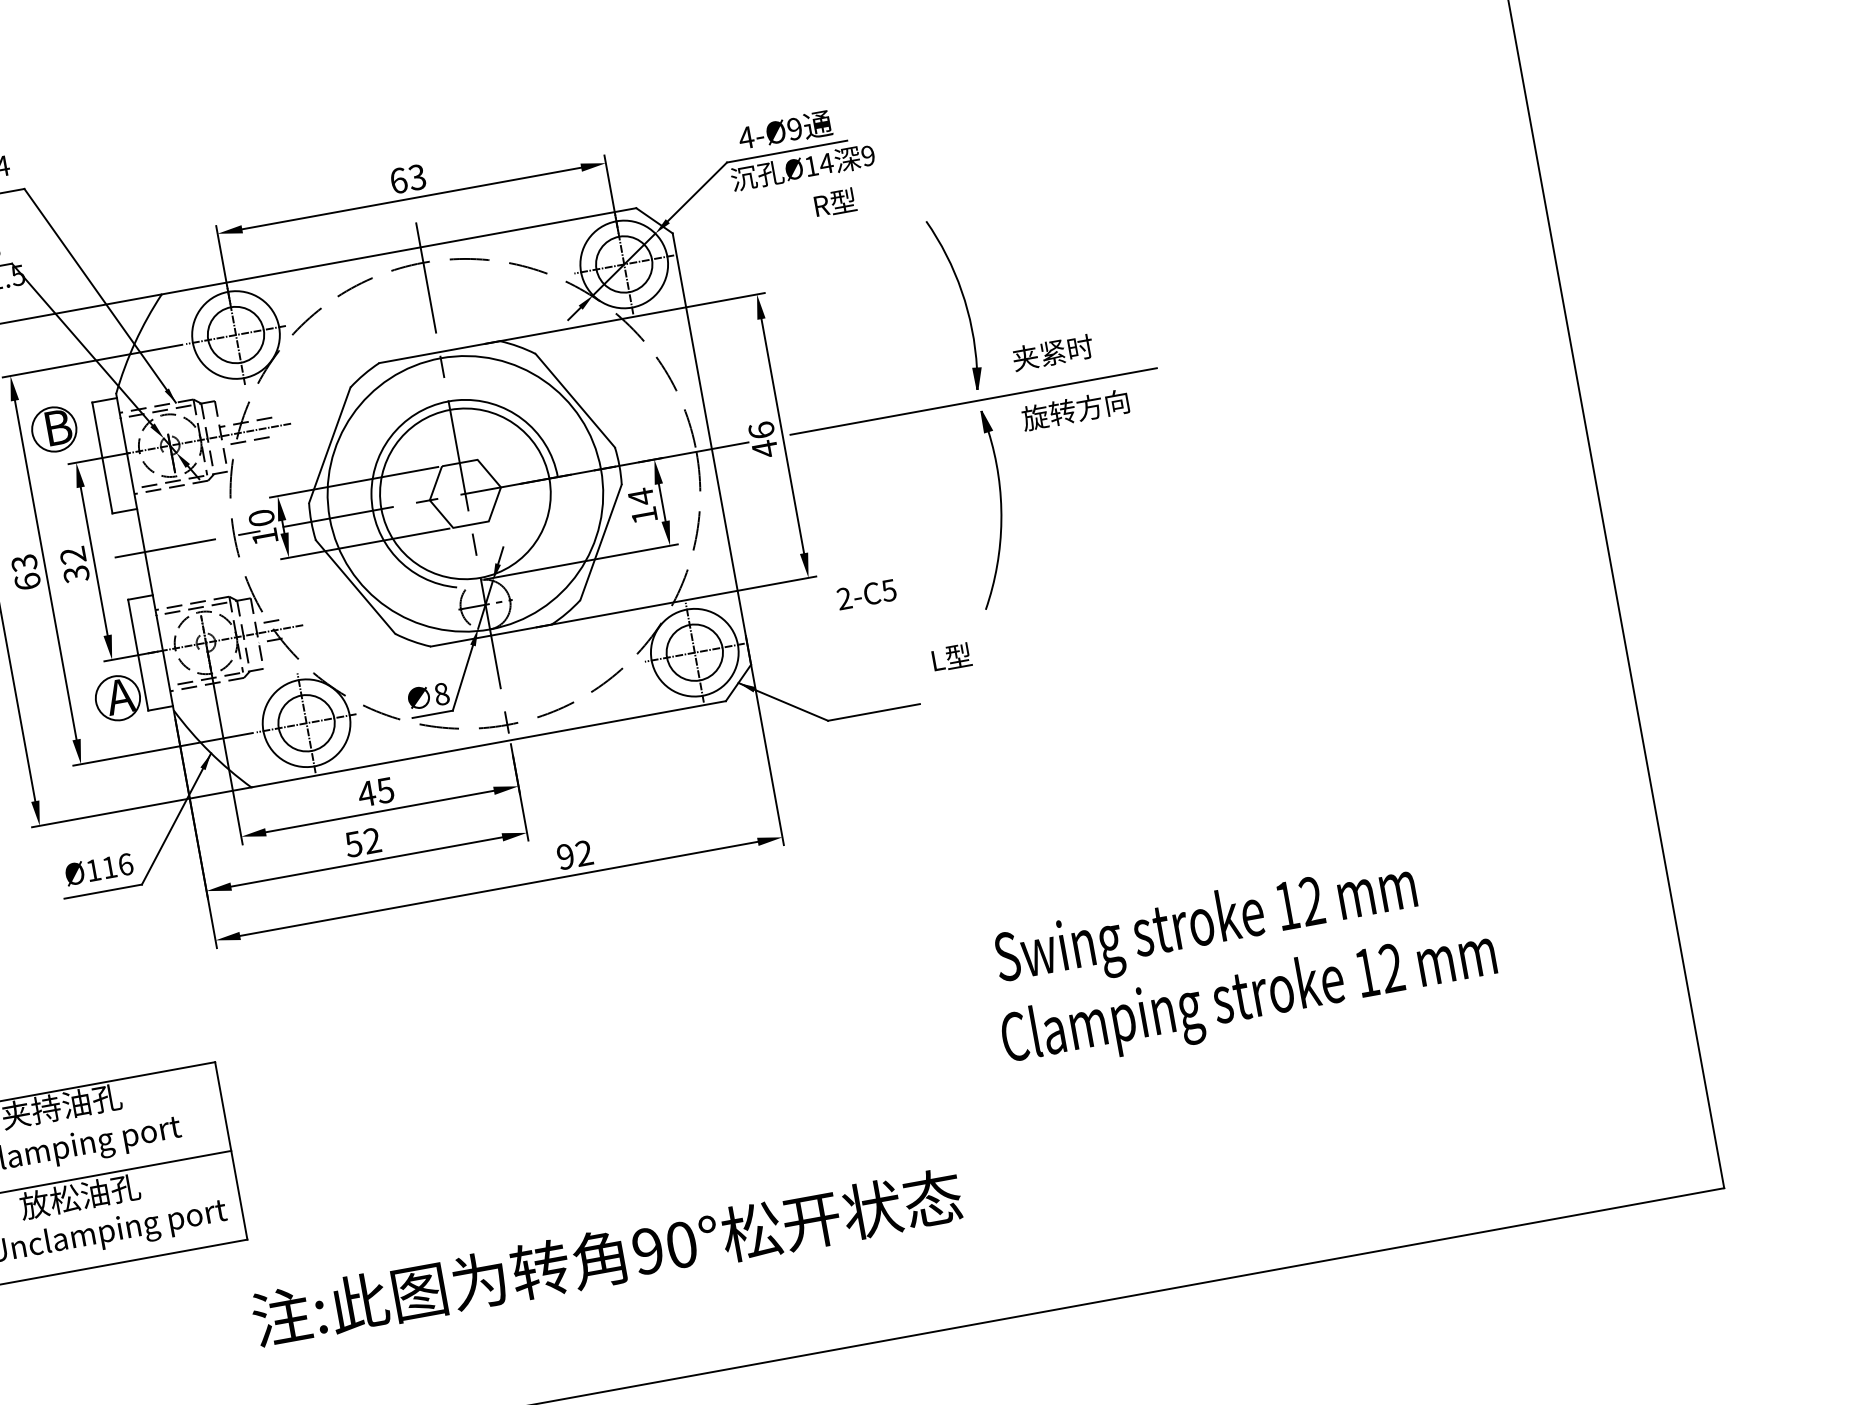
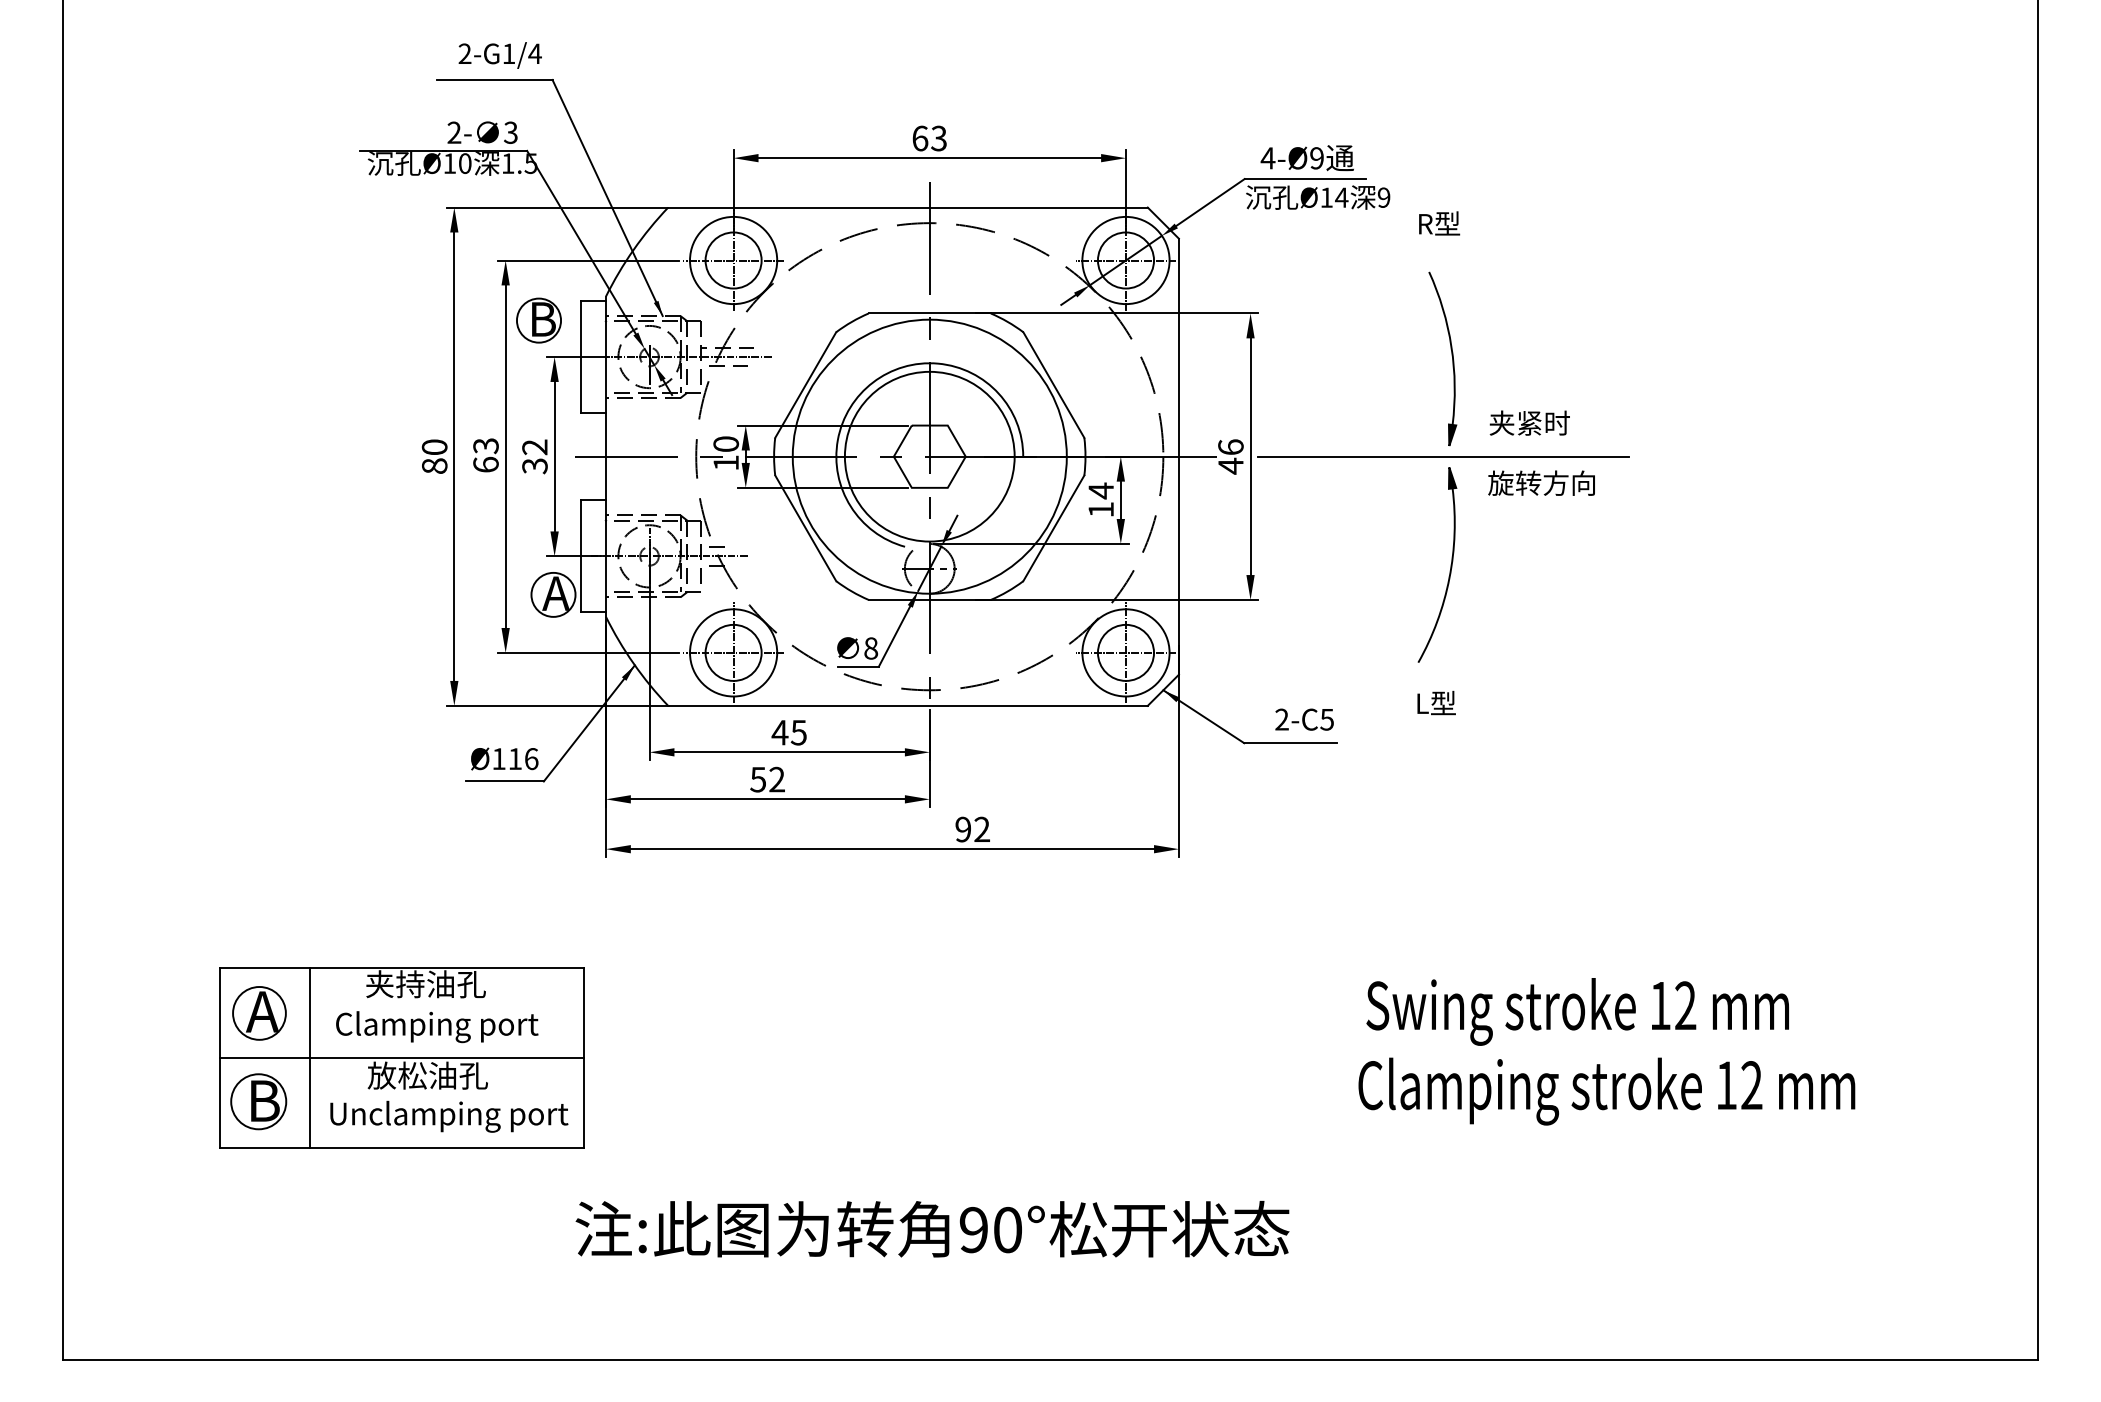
text: (835, 202) -> (1439, 223), moved
text: (866, 594) -> (1304, 719), moved
text: (951, 656) -> (1436, 702), moved

